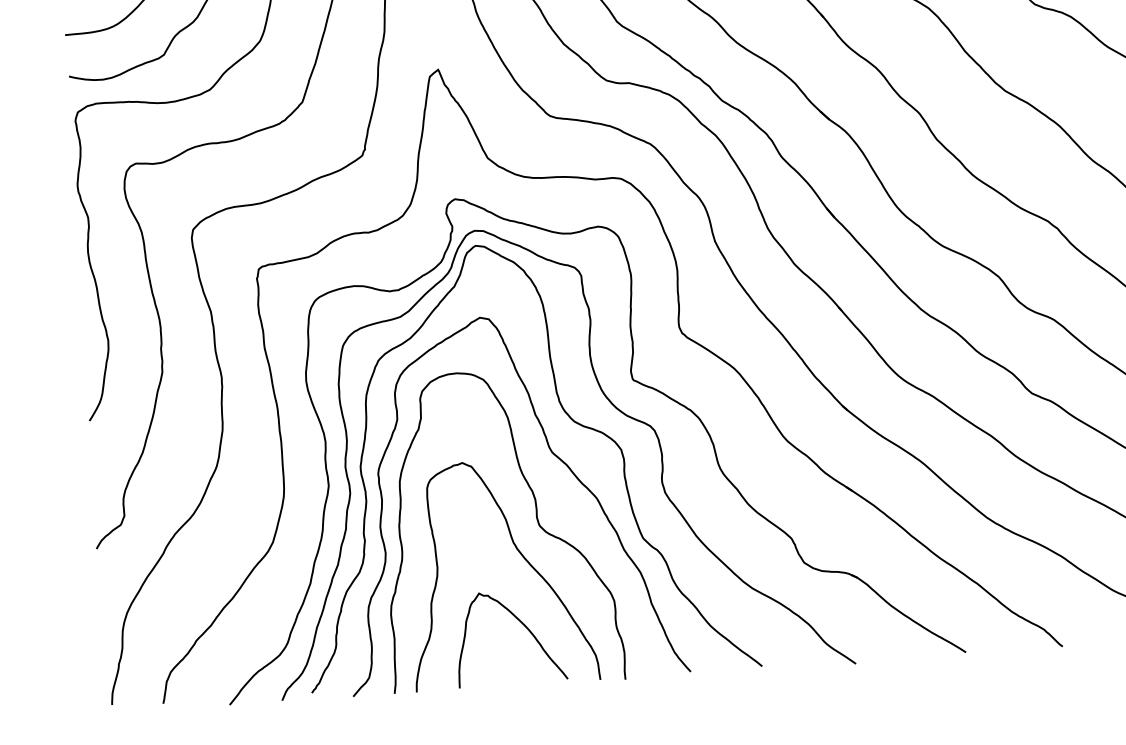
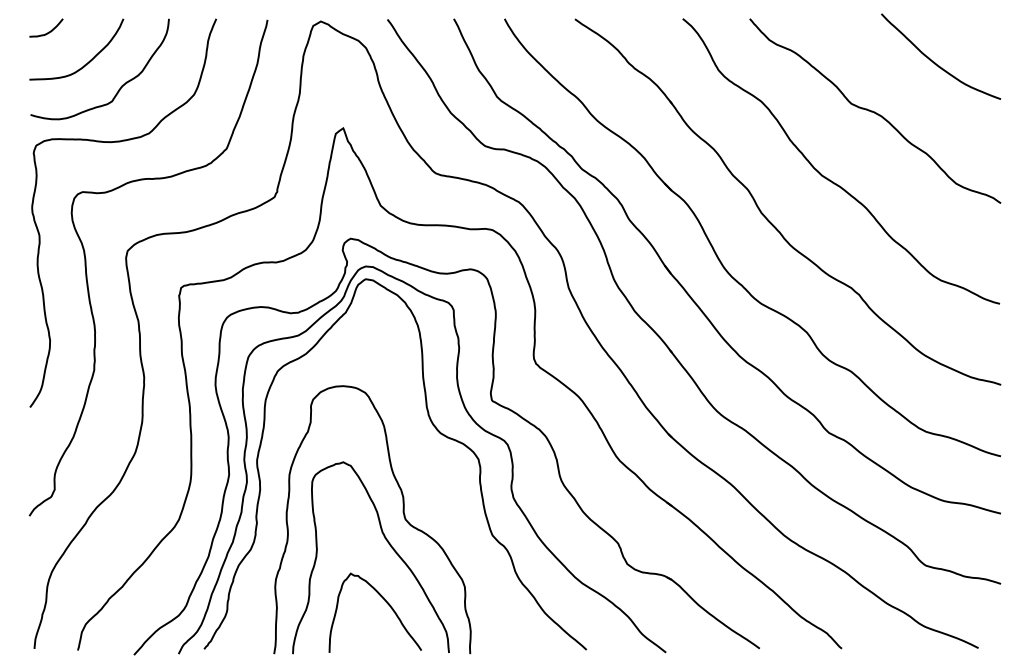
curve: (551, 453) -> (419, 458), removed

